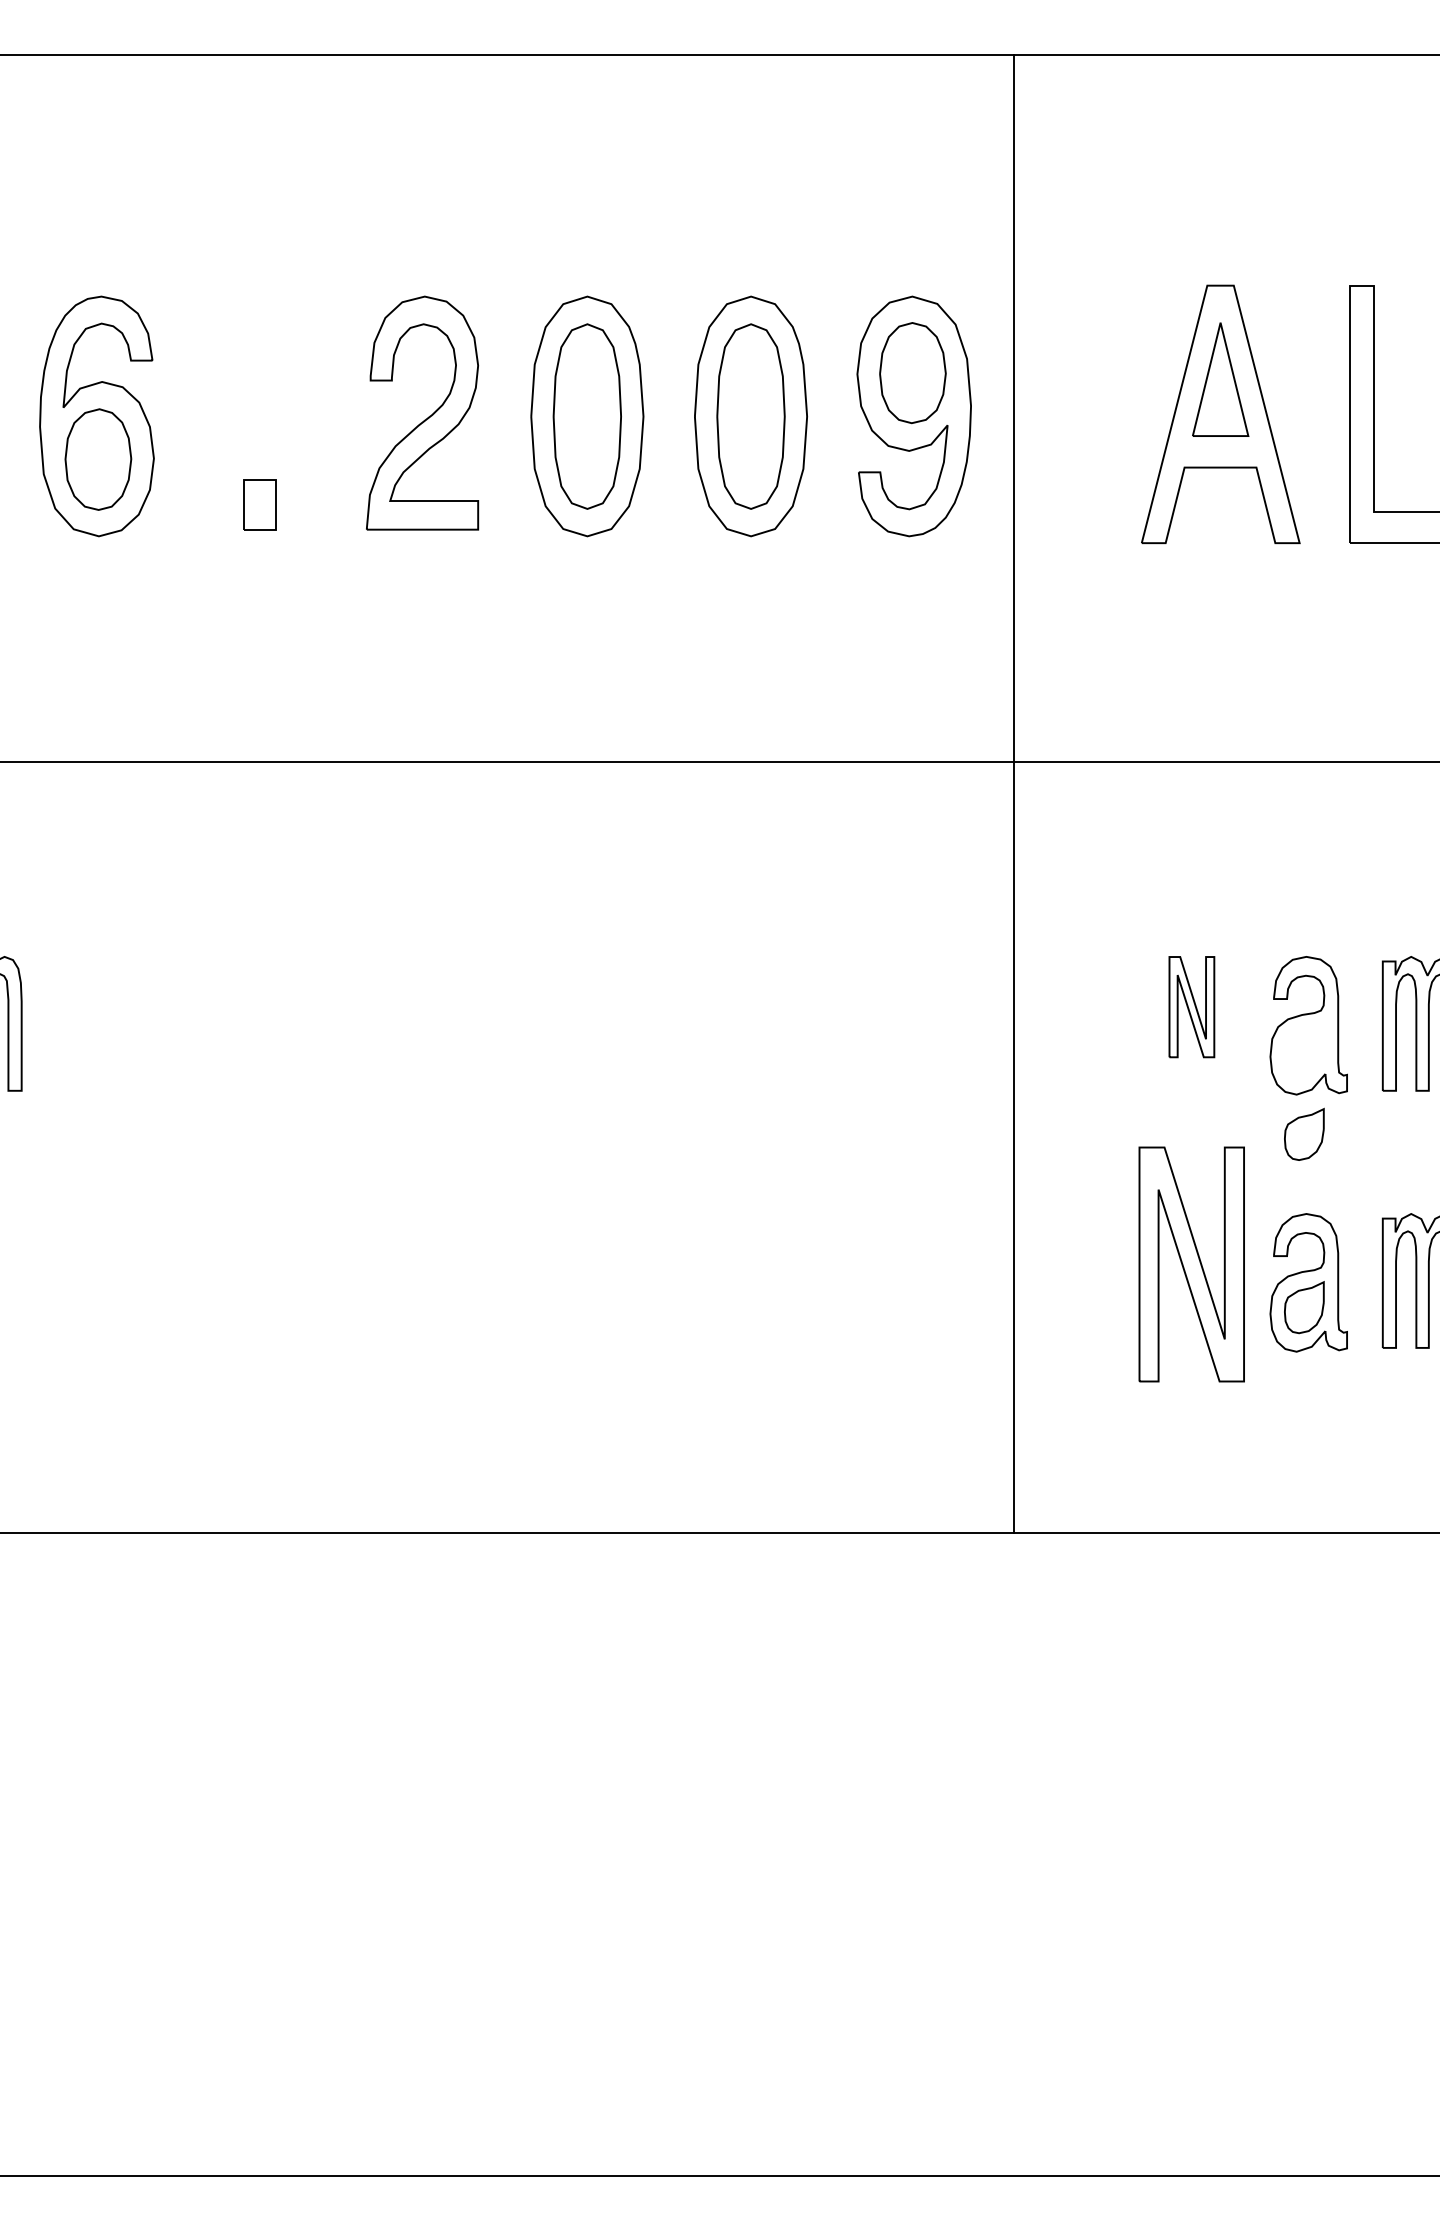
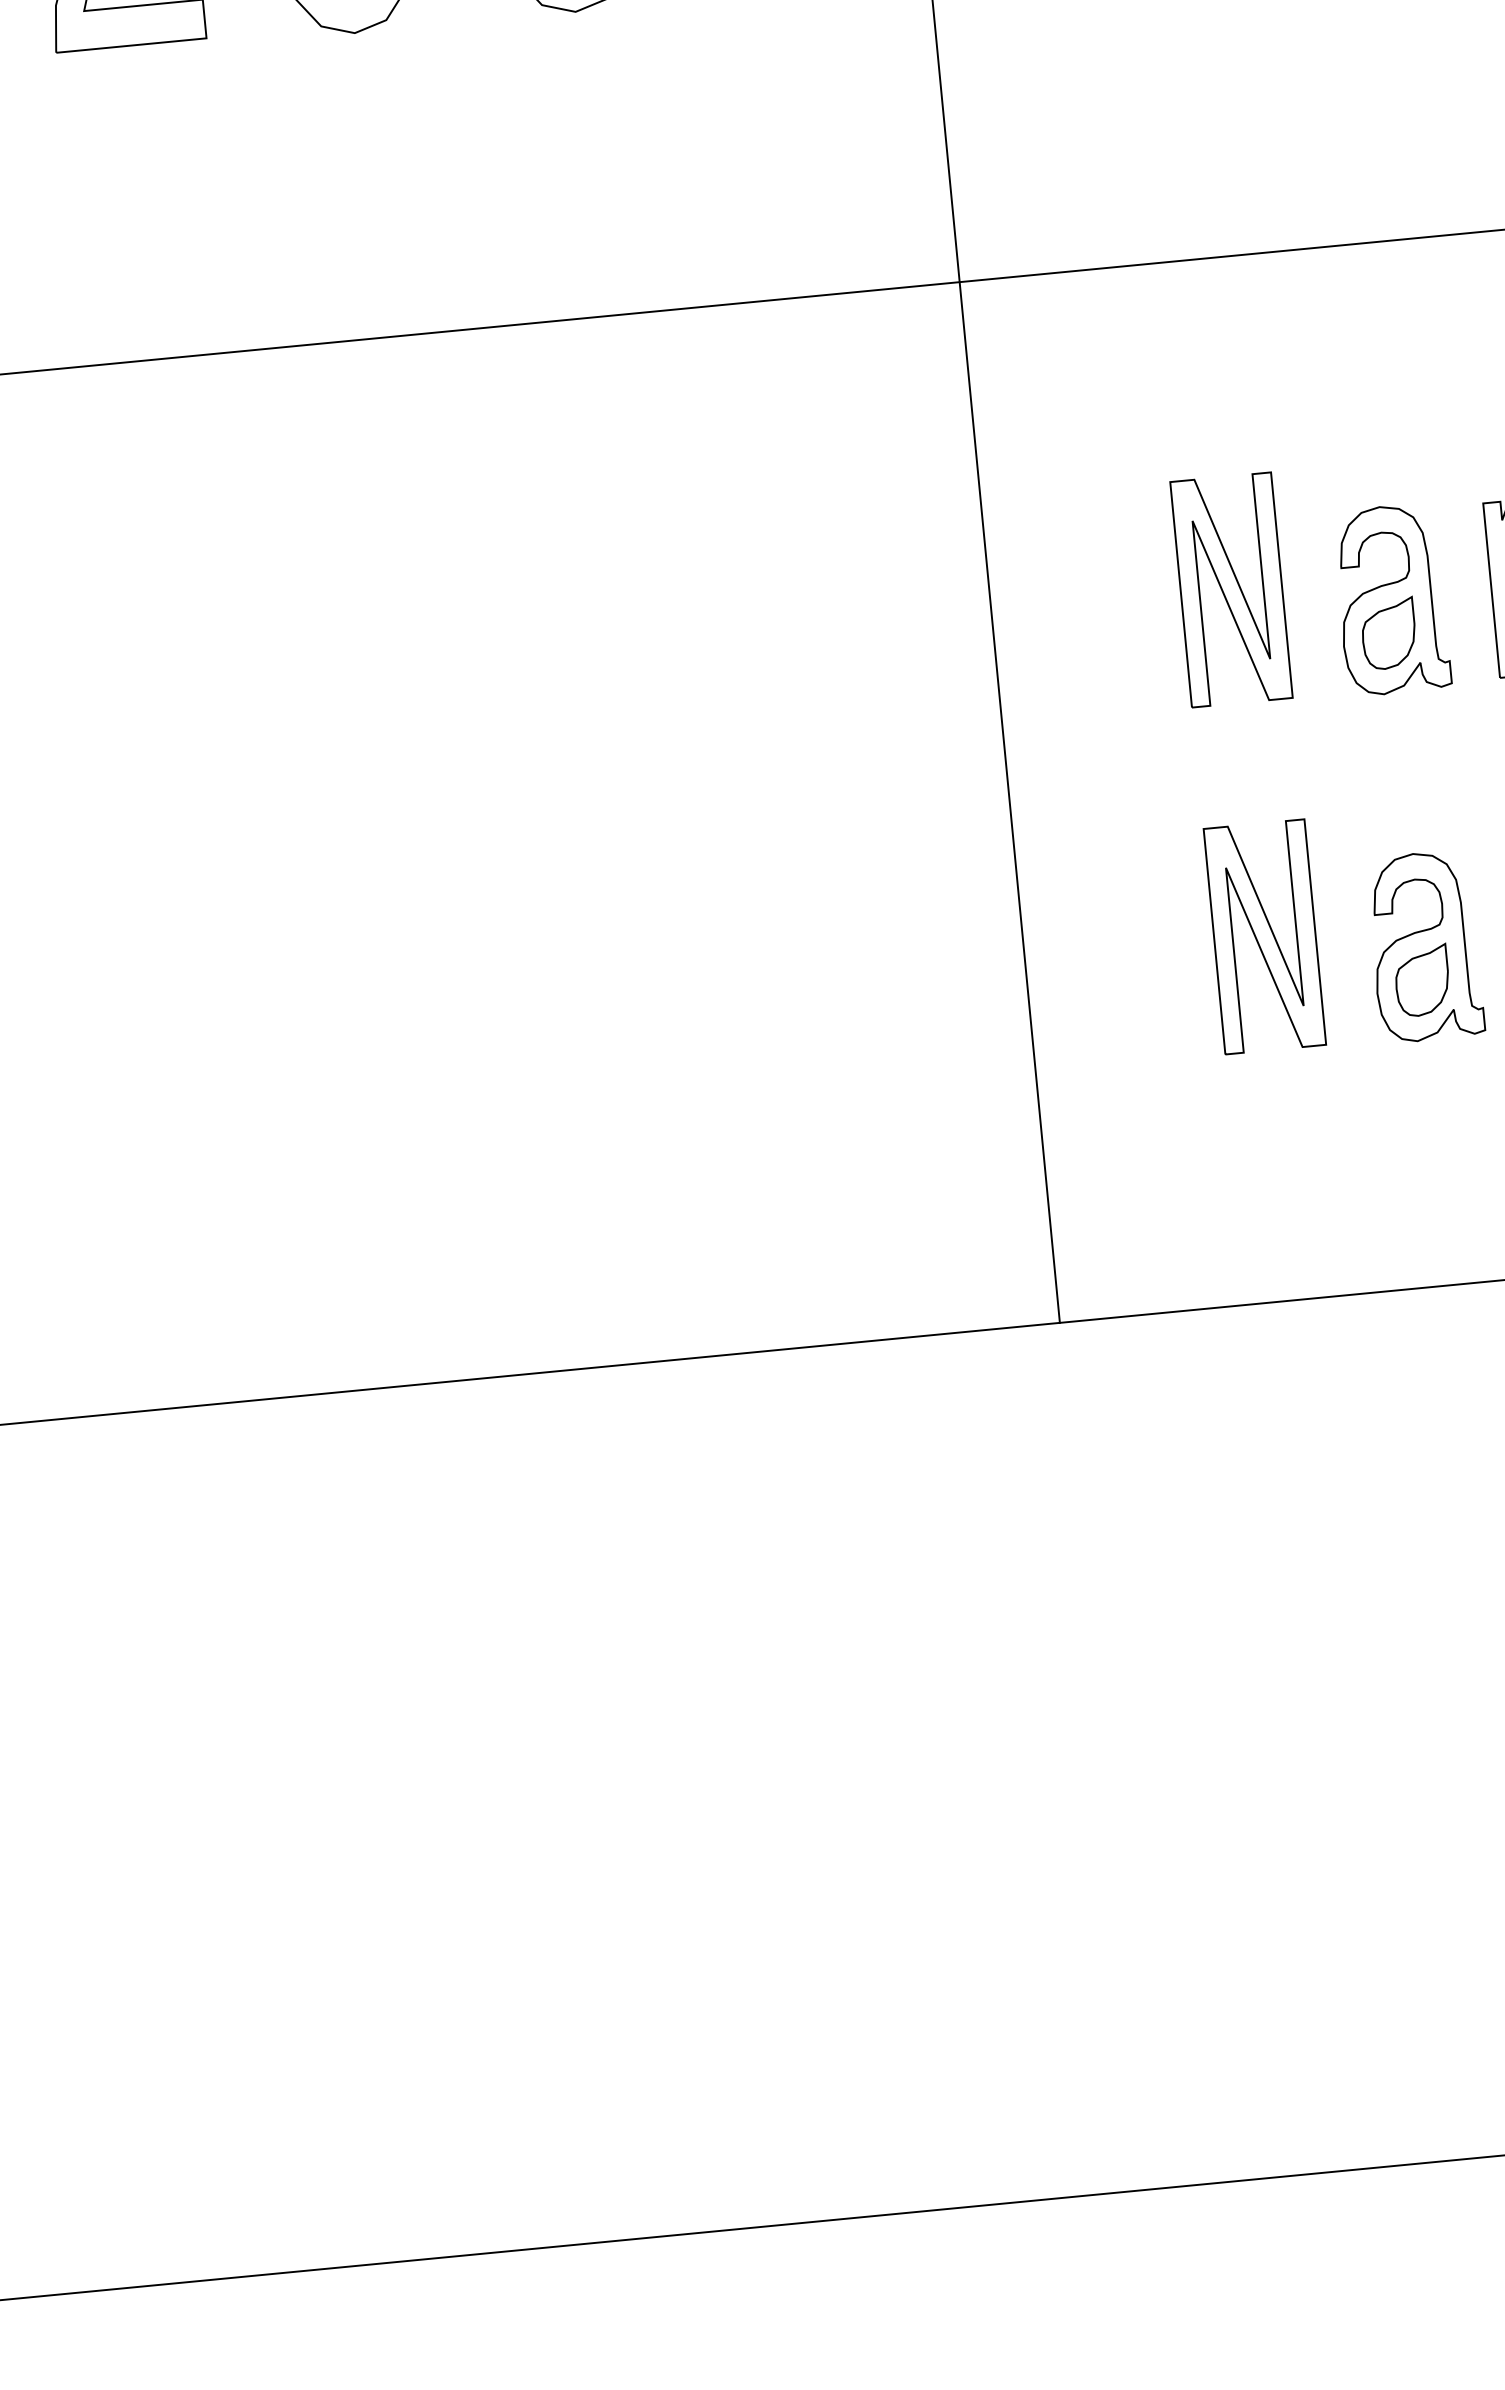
part: (1191, 1006) -> (1230, 589), size x1.67
part: (1304, 1133) -> (1389, 632), moved
part: (1191, 1263) -> (1264, 935), size x0.71

